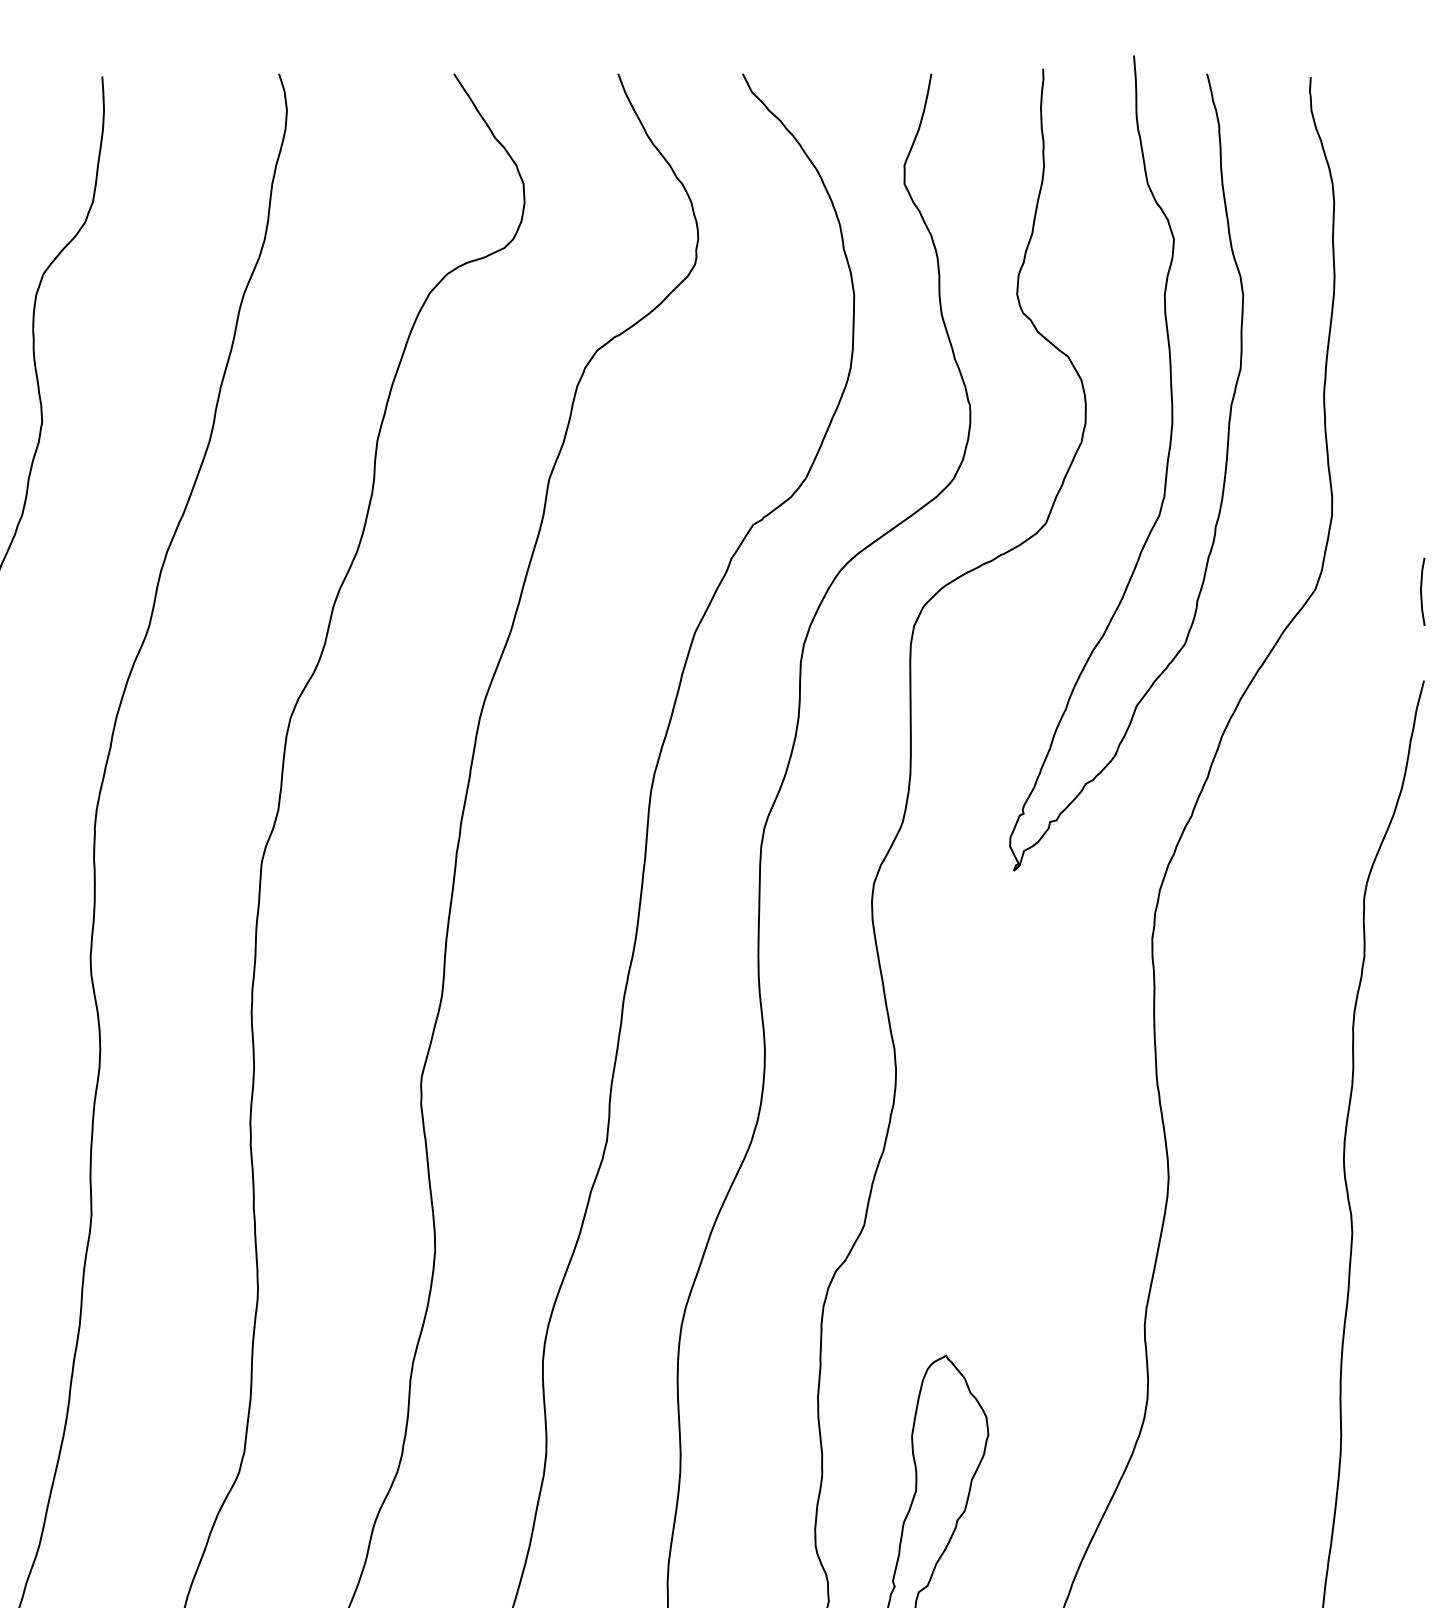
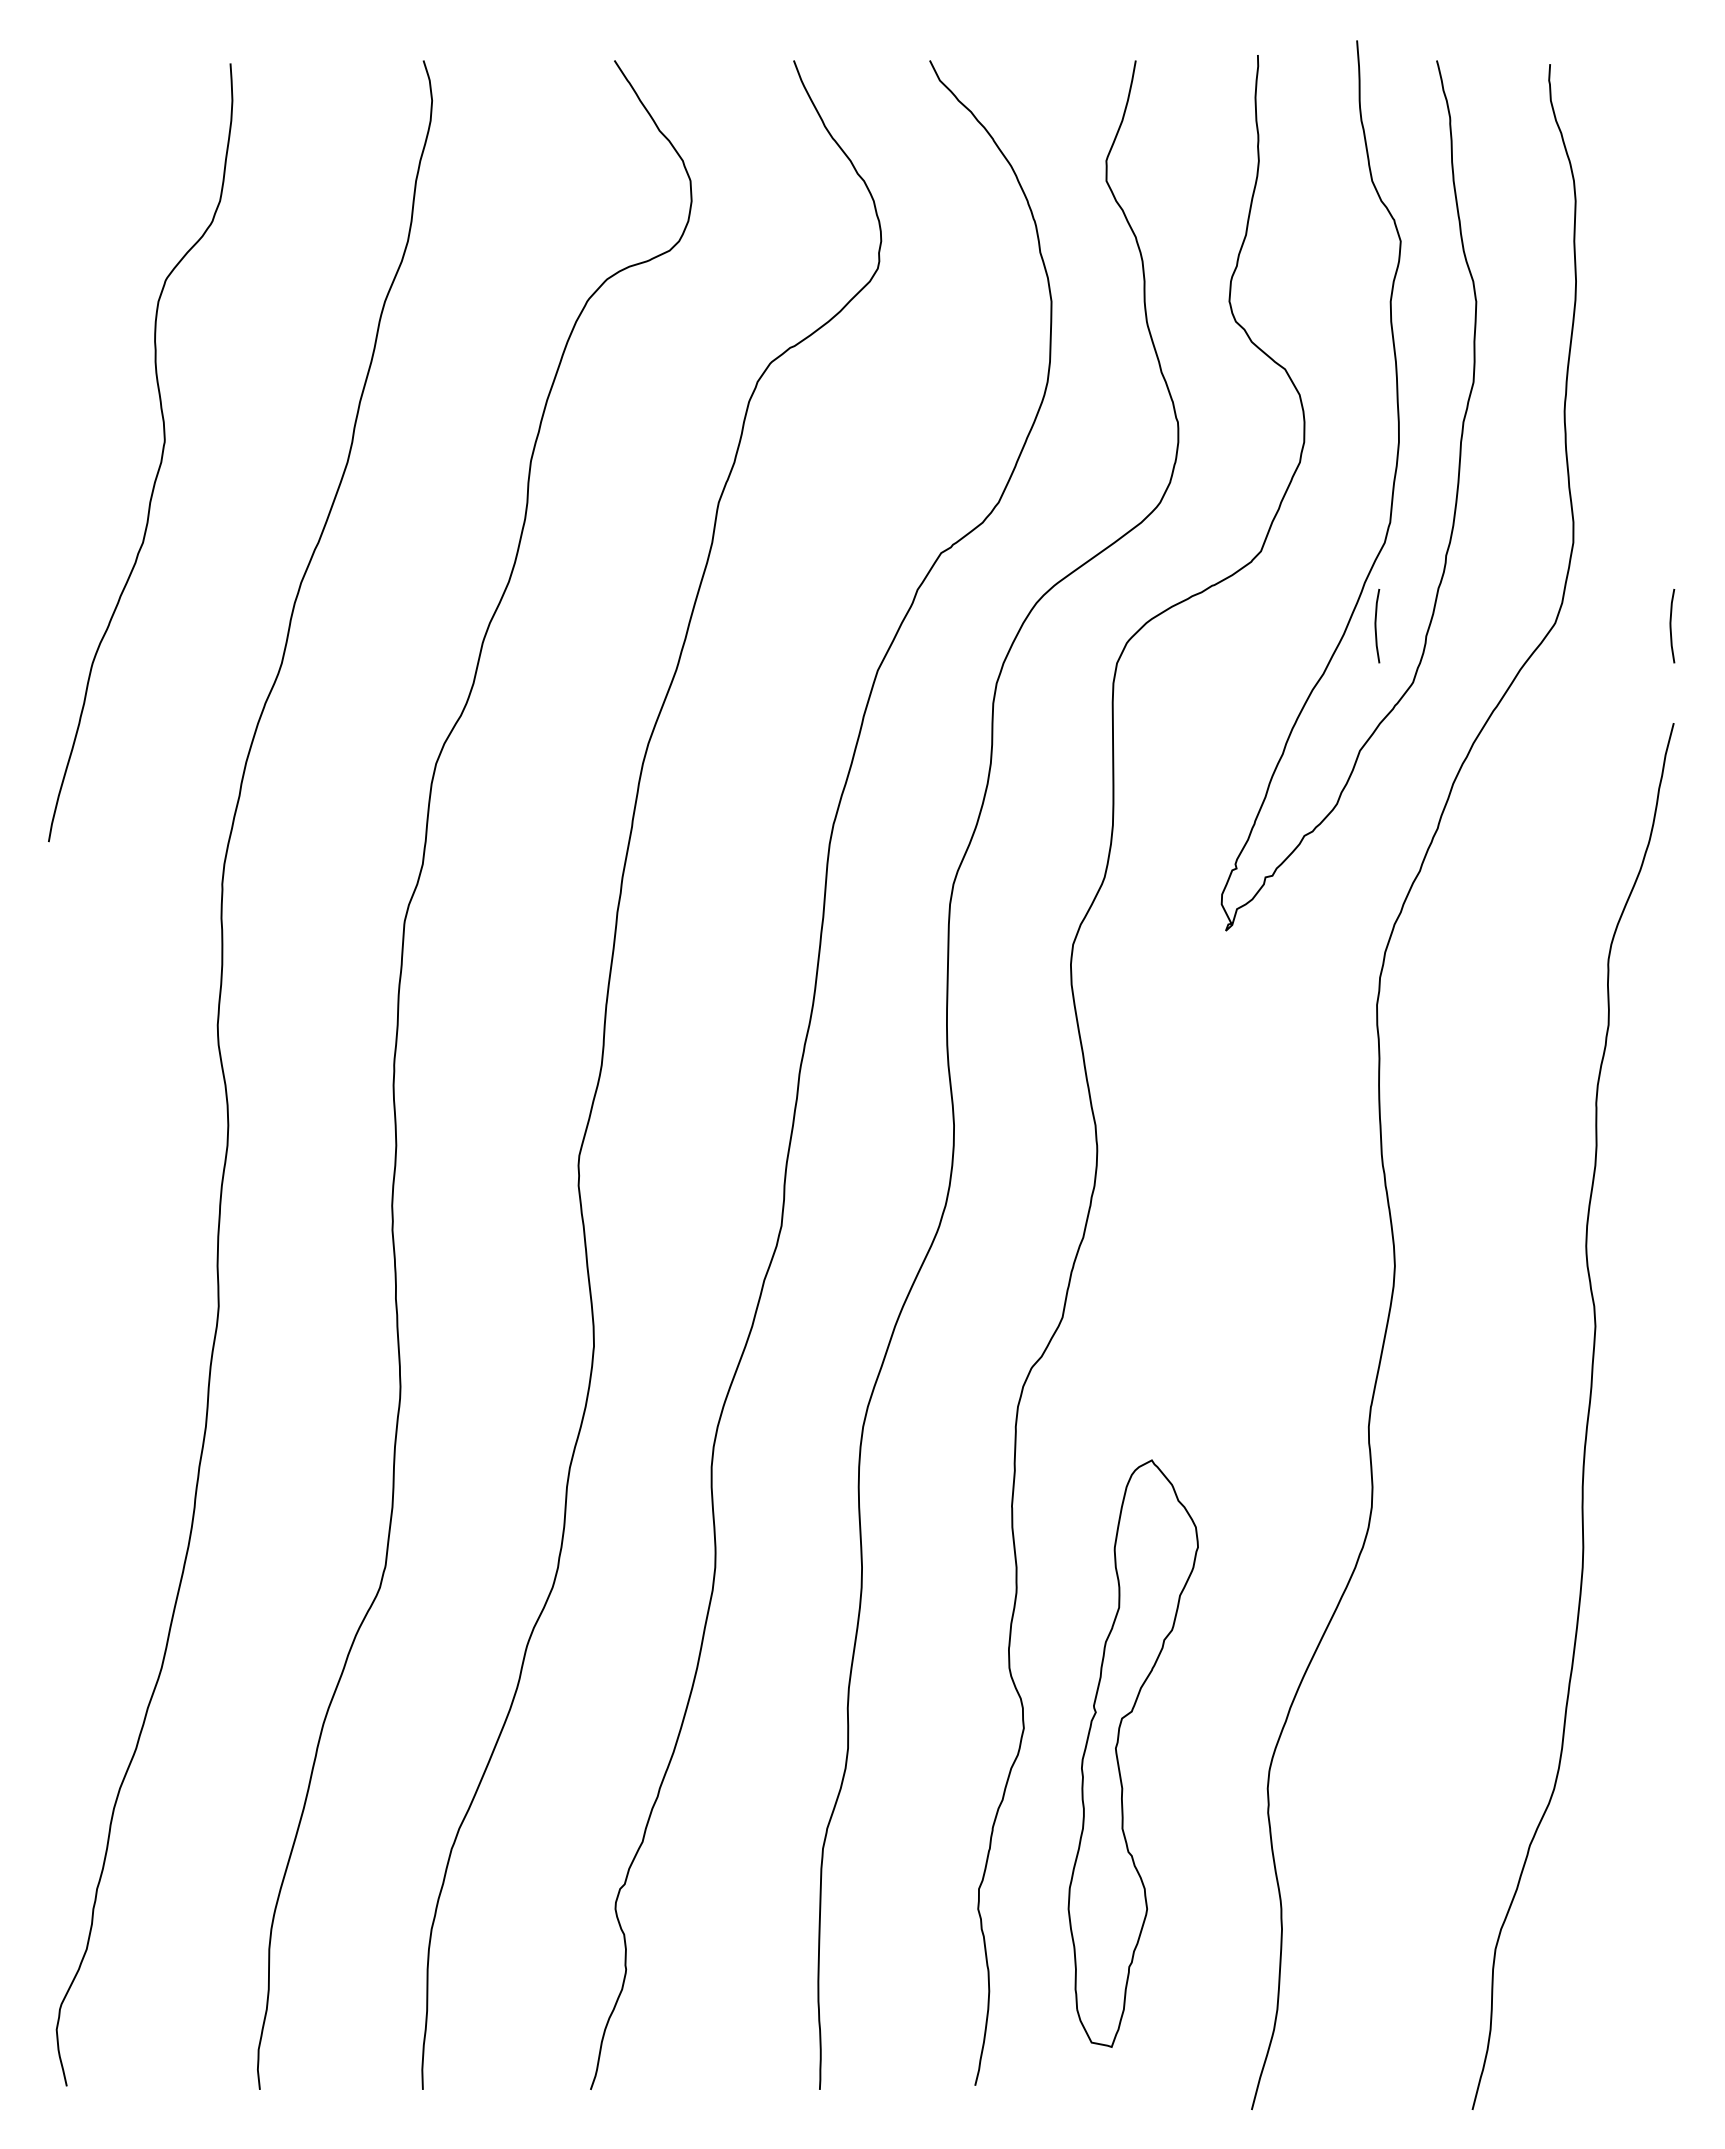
curve: (1151, 592) -> (1376, 626), added

